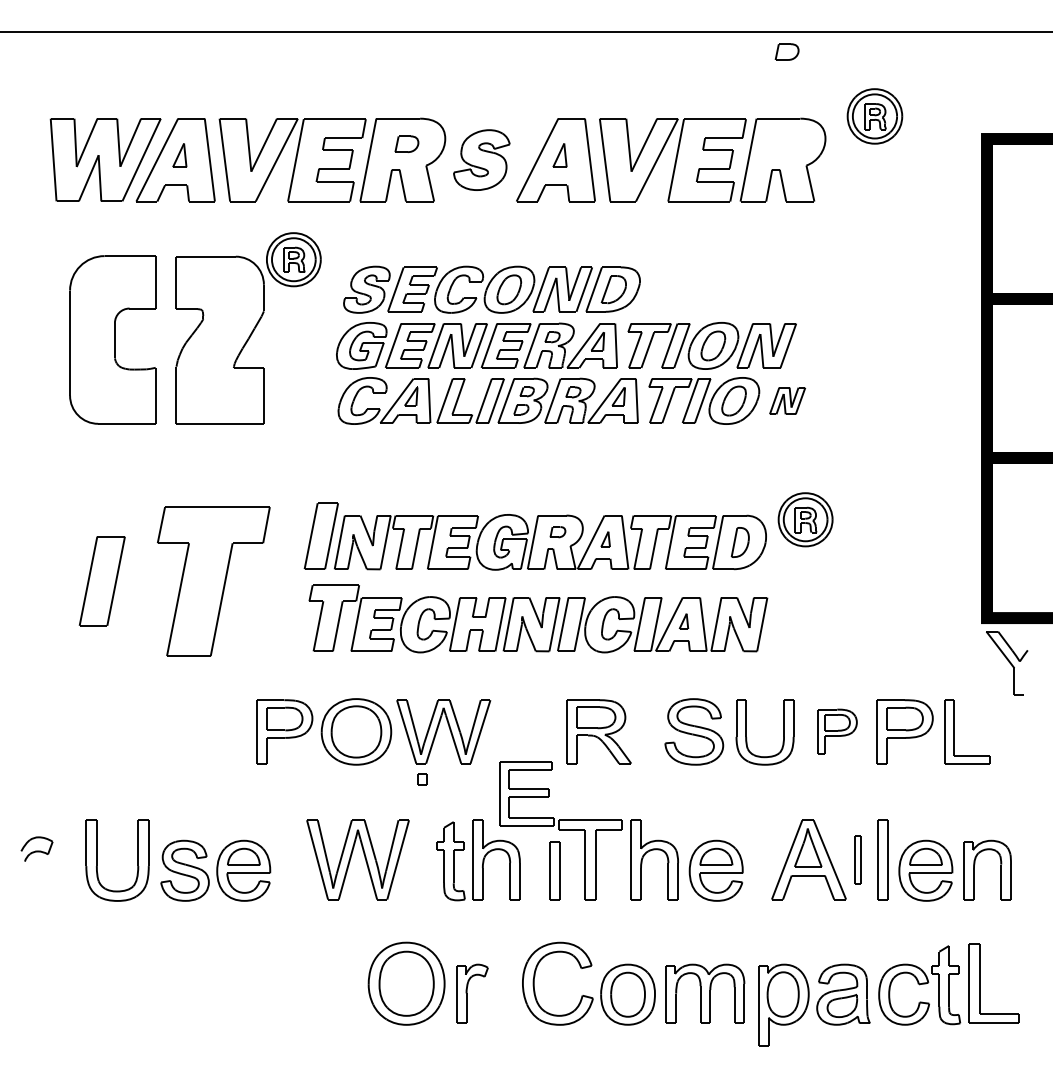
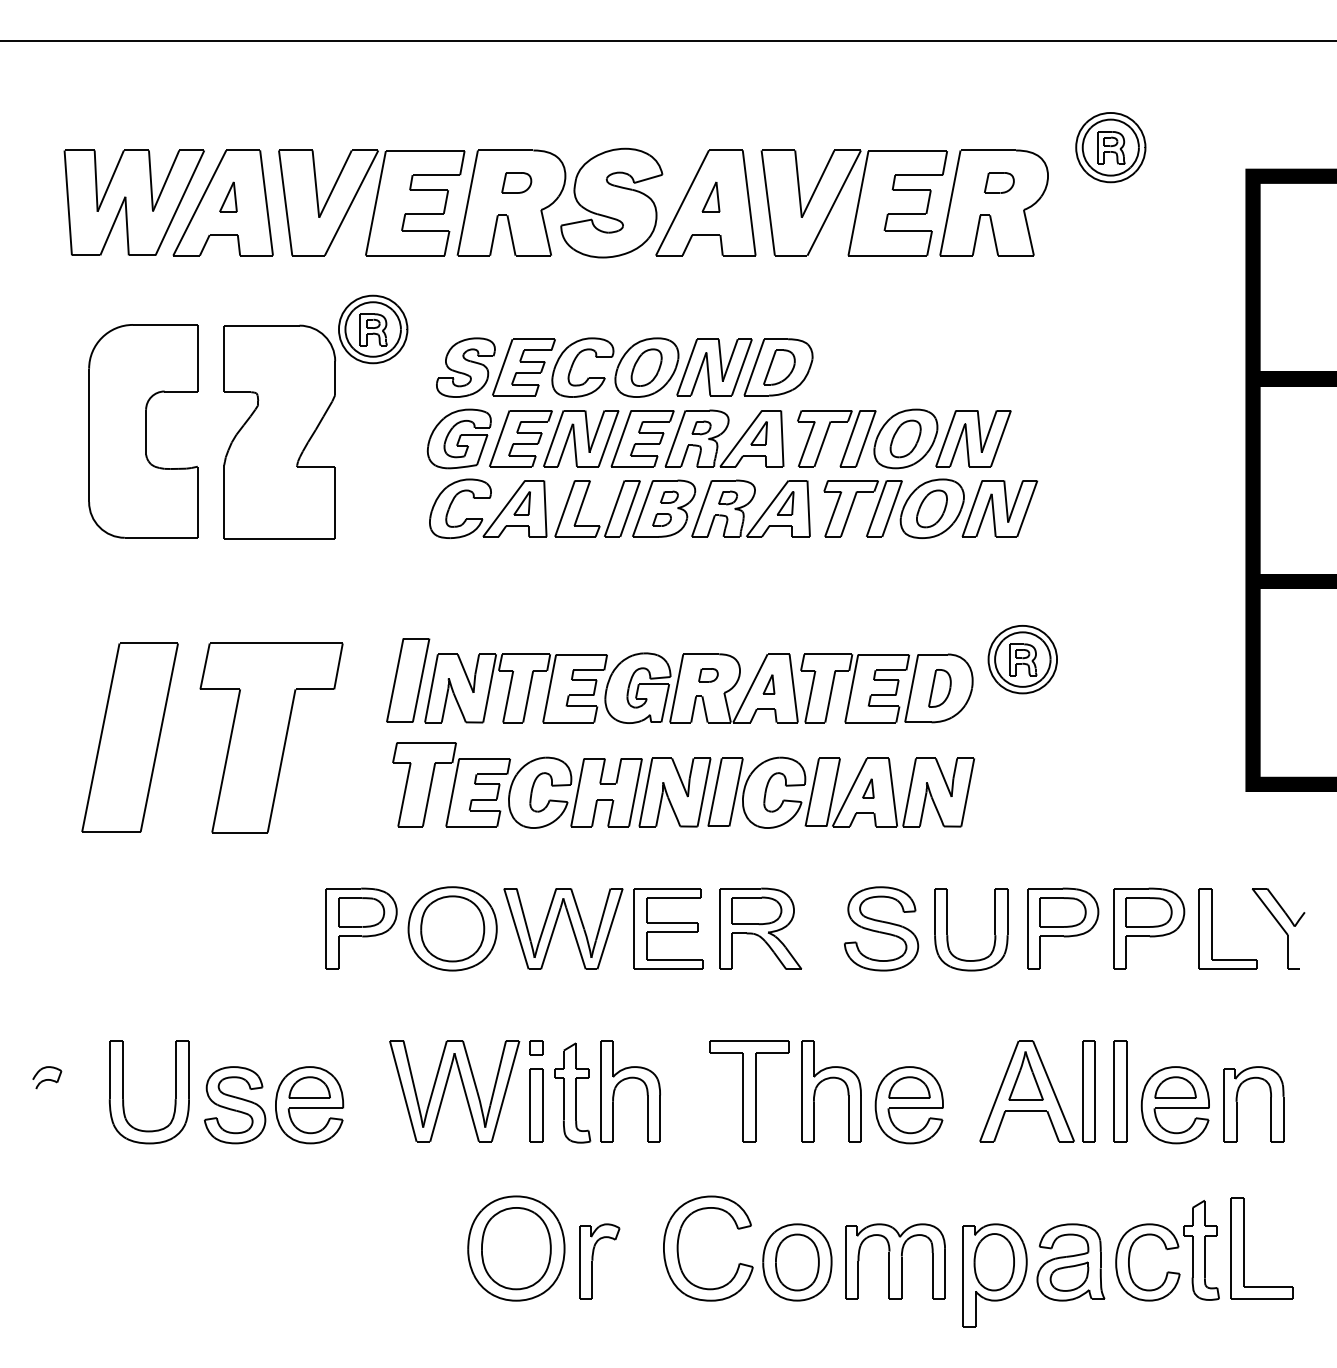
part: (787, 51) -> (999, 182), moved
part: (481, 159) -> (611, 202), size x1.43
part: (787, 400) -> (999, 508), size x1.67
part: (101, 581) -> (129, 737), size x1.67
part: (1007, 663) -> (1278, 928), moved
part: (837, 731) -> (1063, 928), size x1.43
part: (422, 778) -> (536, 1047), moved
part: (526, 793) -> (668, 928), moved
part: (37, 848) -> (47, 1077), size x0.71
part: (857, 860) -> (1088, 1091), size x1.67
part: (554, 871) -> (536, 1105), moved

